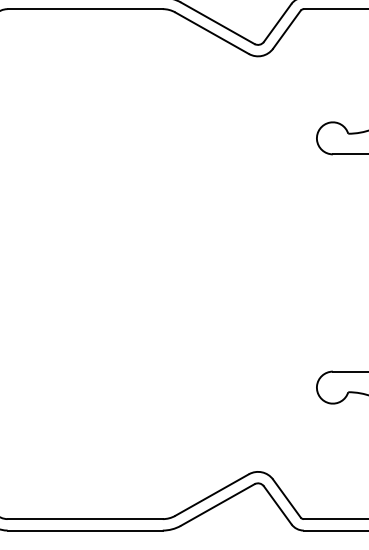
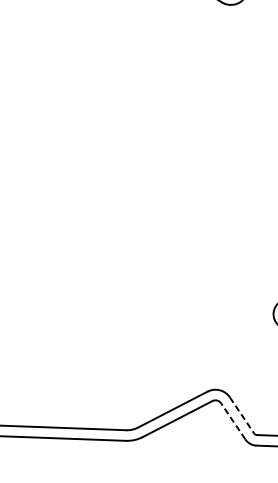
line: (287, 498) -> (242, 415), solid -> dashed
line: (277, 504) -> (233, 420), solid -> dashed

